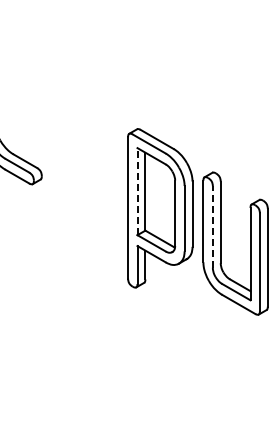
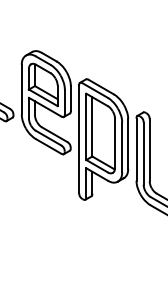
part: (84, 159) -> (45, 102), added
line: (137, 191) -> (86, 126), dashed -> solid
line: (212, 226) -> (143, 153), dashed -> solid

